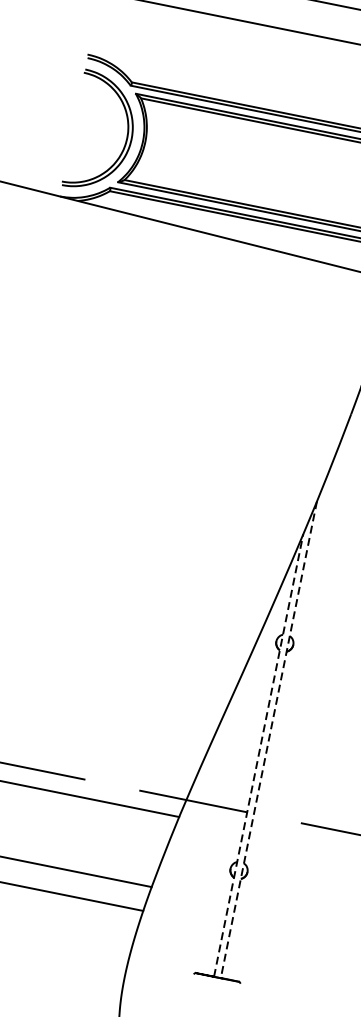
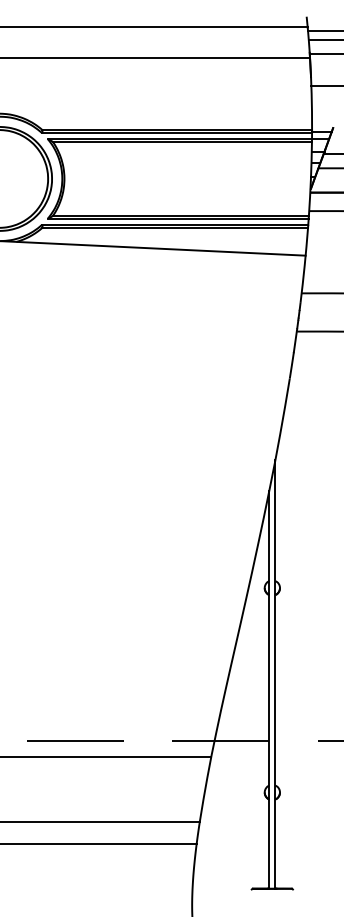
line: (268, 739) -> (275, 674), dashed -> solid
line: (258, 755) -> (269, 689), dashed -> solid

